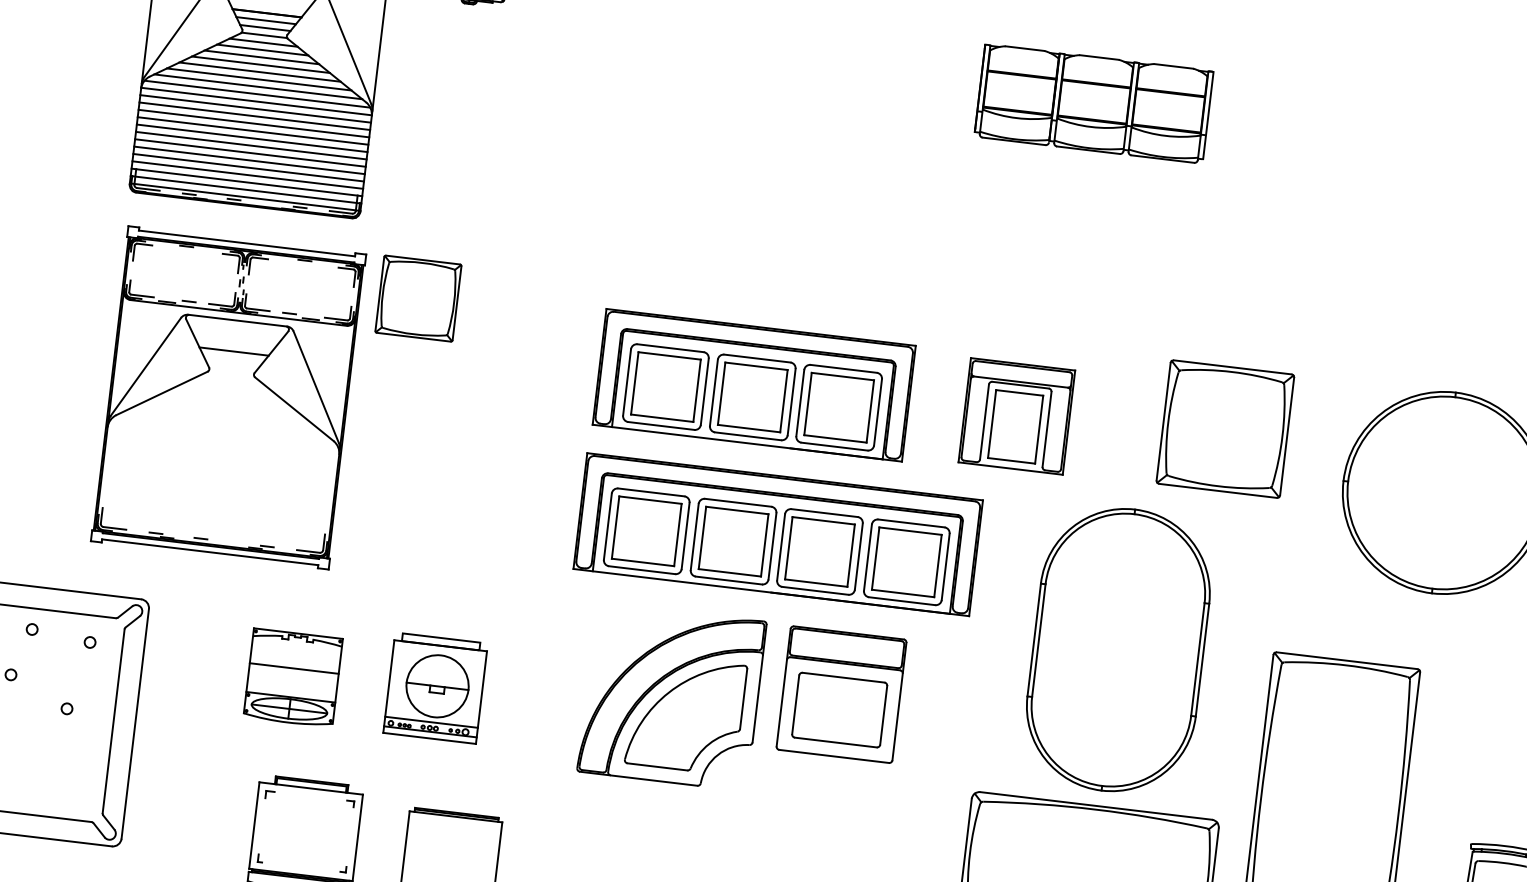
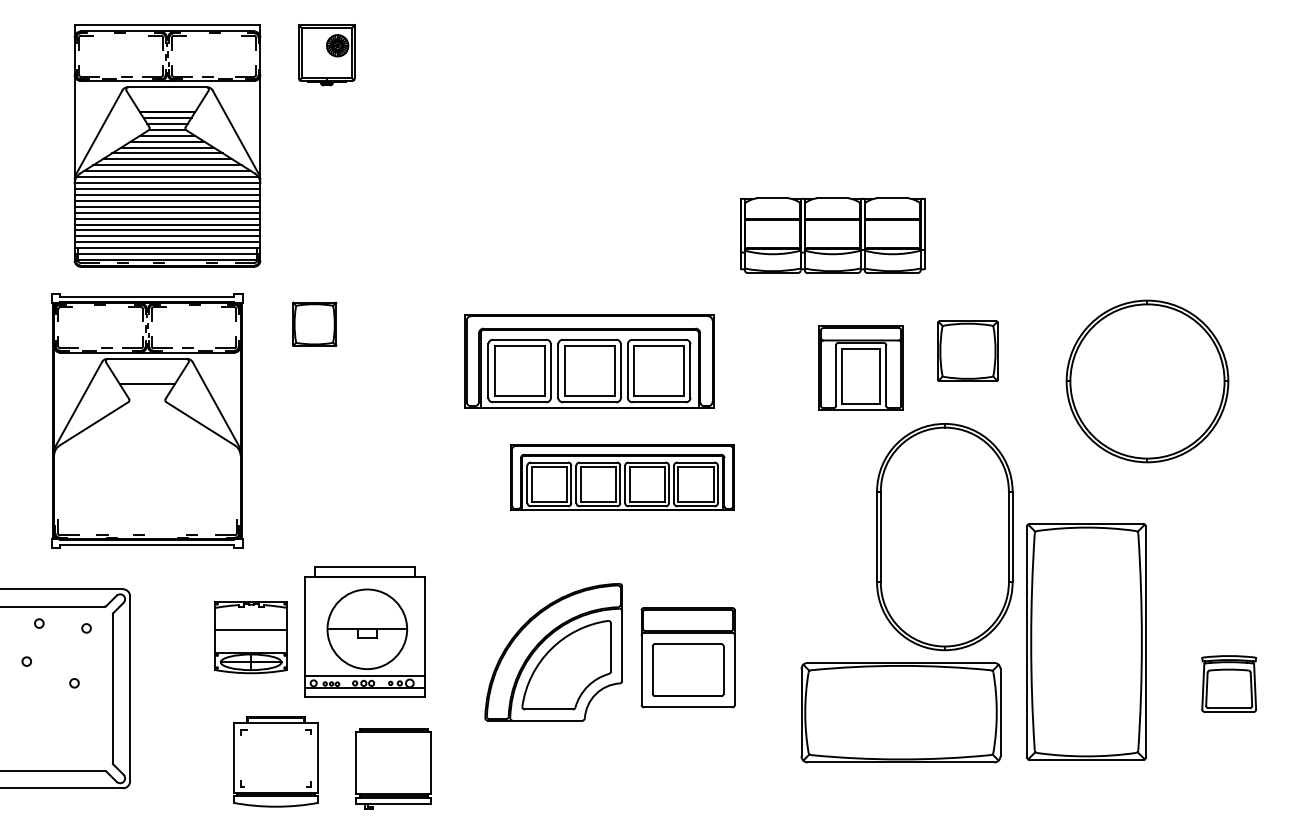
part: (1093, 103) -> (832, 235), moved
part: (418, 298) -> (314, 324), size x0.7
part: (228, 397) -> (147, 420), moved
part: (1016, 415) -> (860, 367), moved
part: (1225, 427) -> (967, 350), size x0.6
part: (777, 534) -> (622, 477), size x0.7
part: (1117, 650) -> (944, 537), moved
part: (435, 687) -> (365, 631), size x1.6
part: (840, 694) -> (687, 657), moved
part: (671, 696) -> (553, 652), moved

